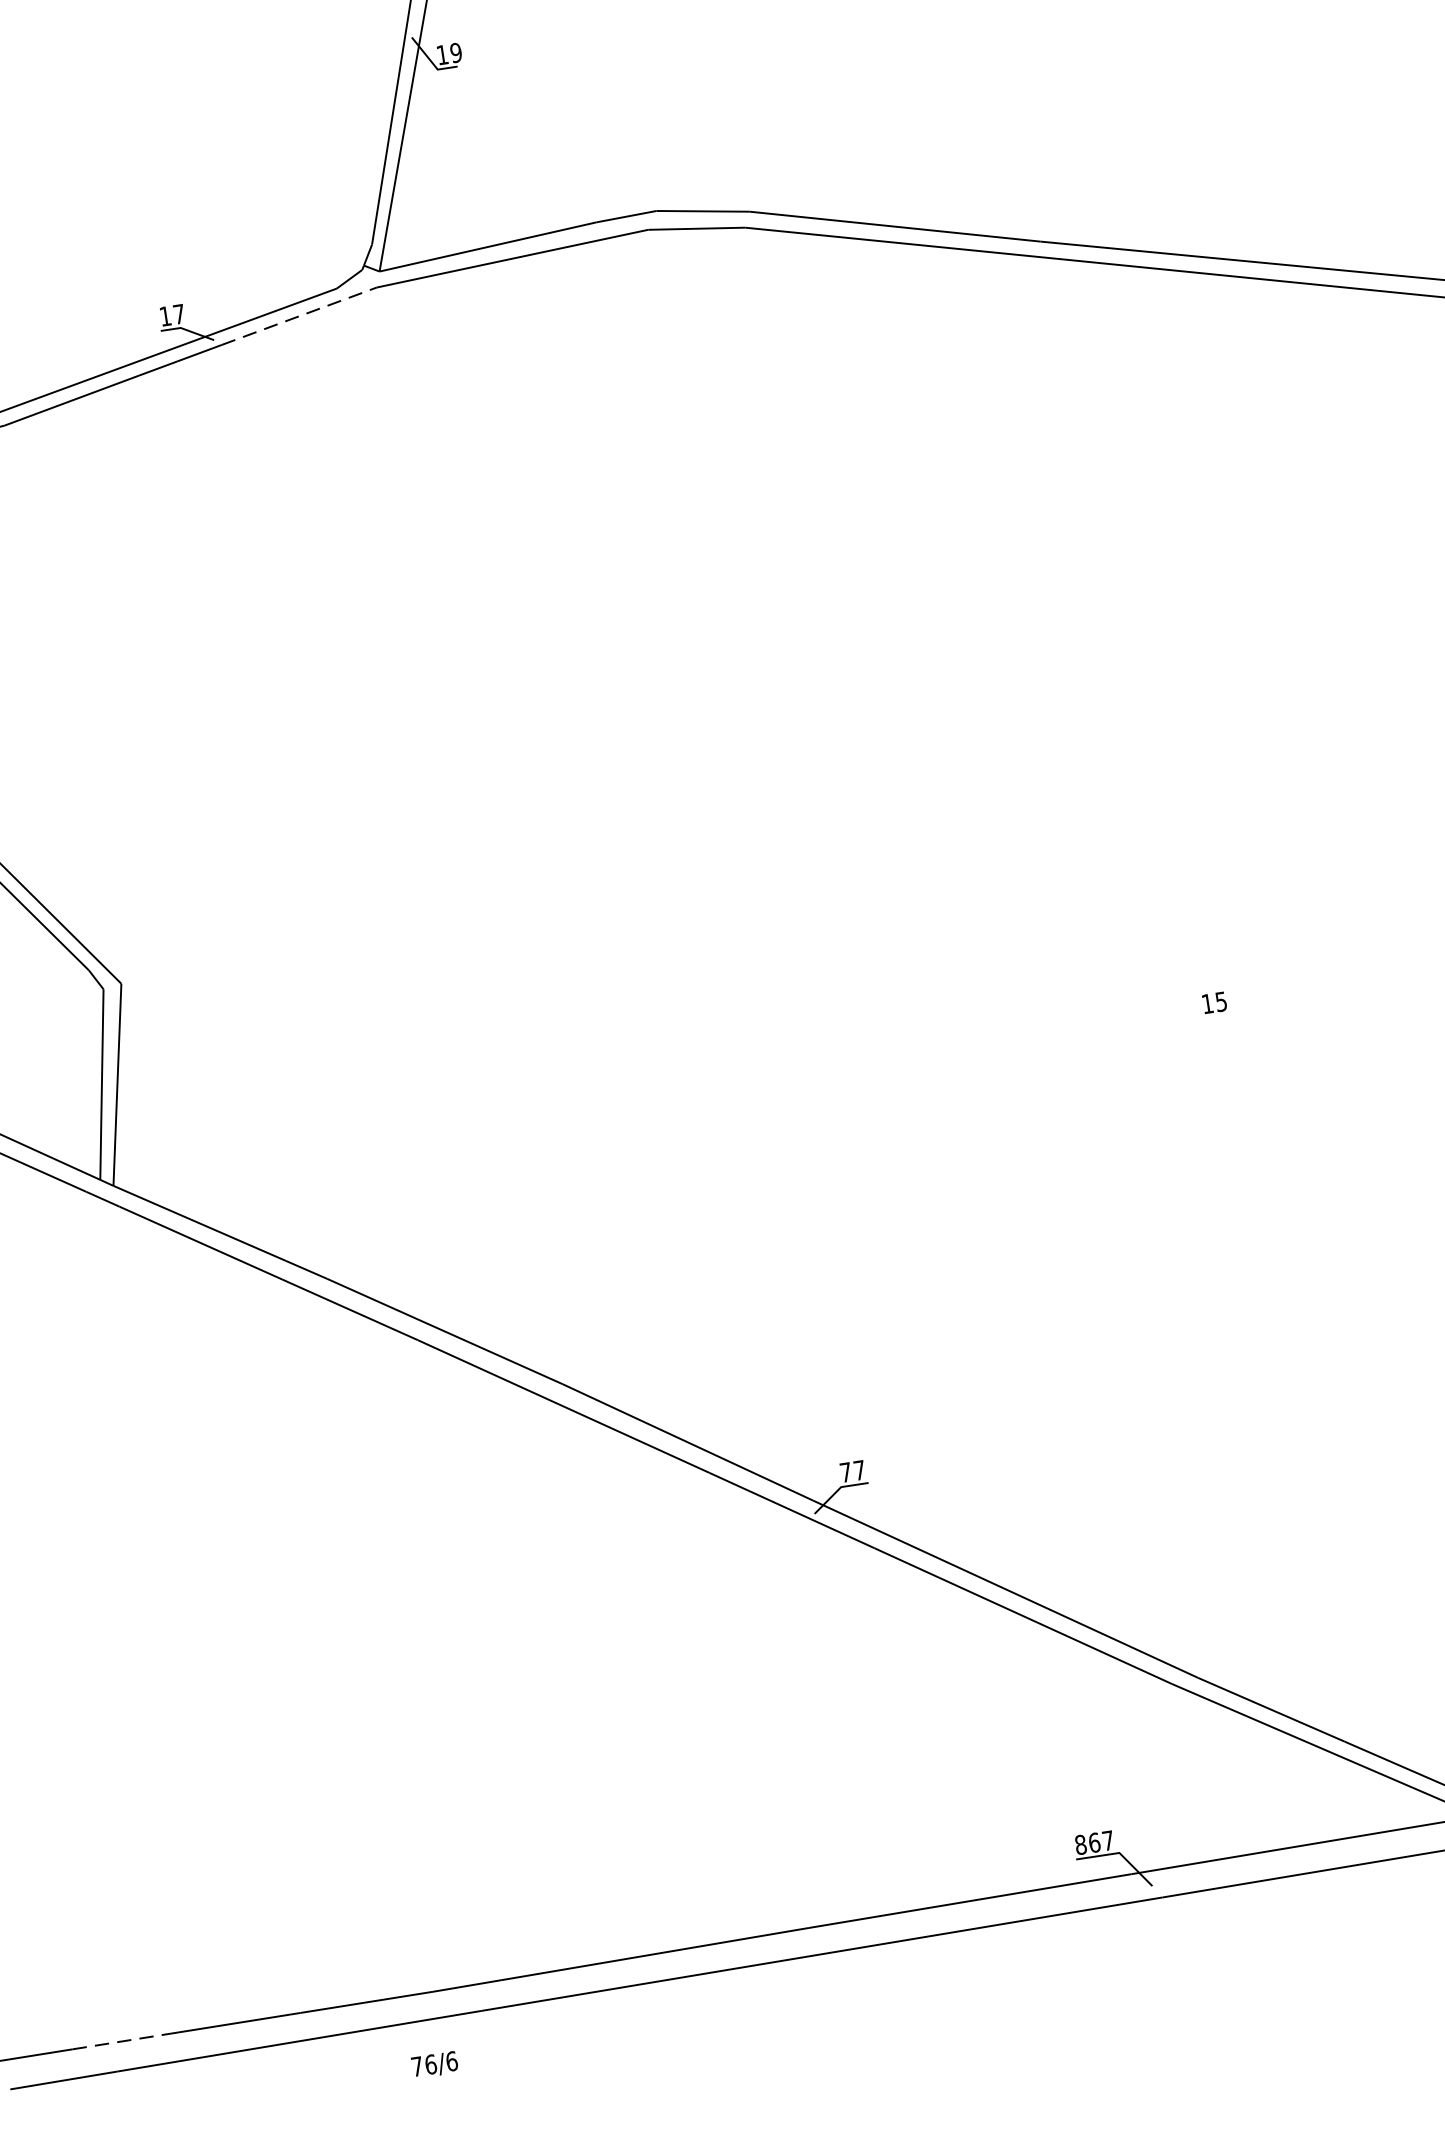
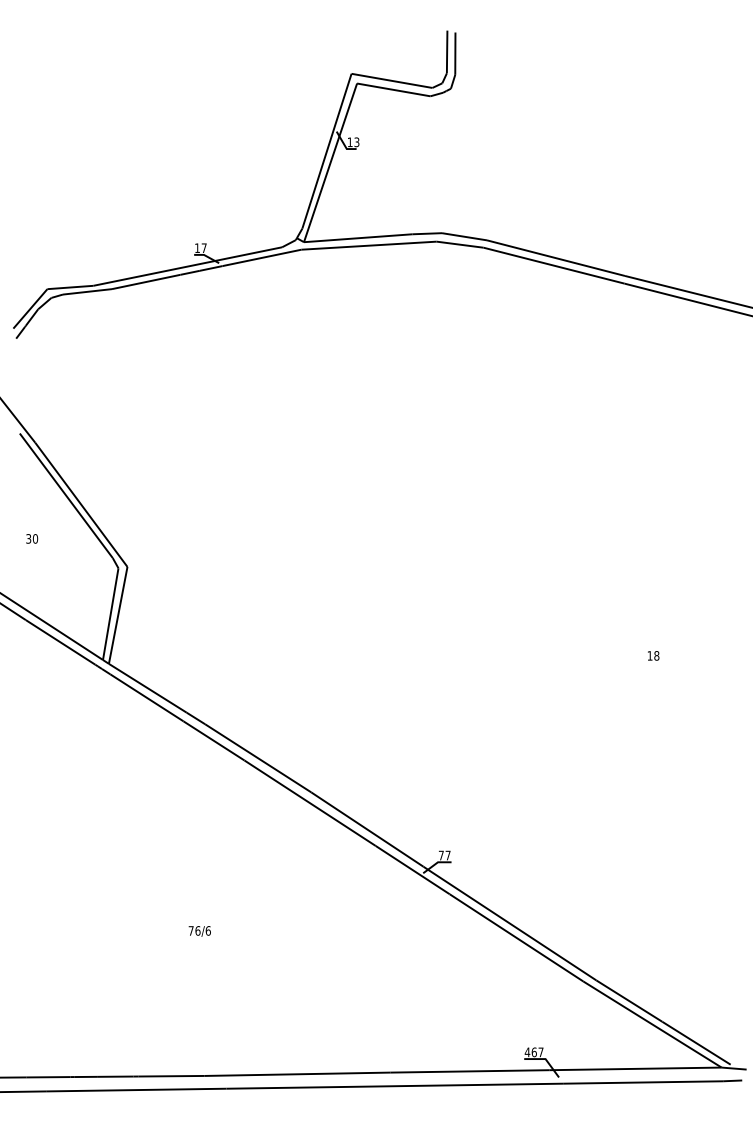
text: (455, 51) -> (356, 141), 19 -> 13
line: (300, 315) -> (262, 257), dashed -> solid
text: (1220, 1001) -> (656, 655), 15 -> 18
text: (1080, 1845) -> (527, 1052), 867 -> 467
line: (117, 2042) -> (48, 1077), dashed -> solid
text: (434, 2065) -> (199, 931), moved

